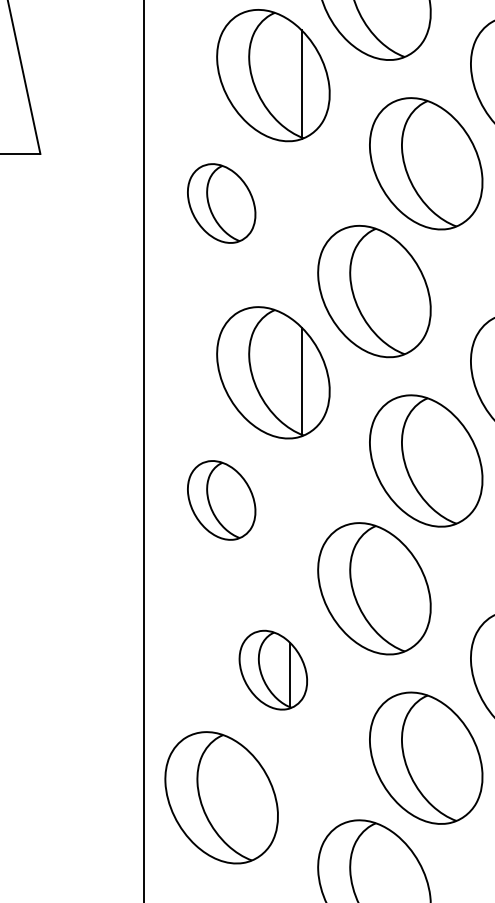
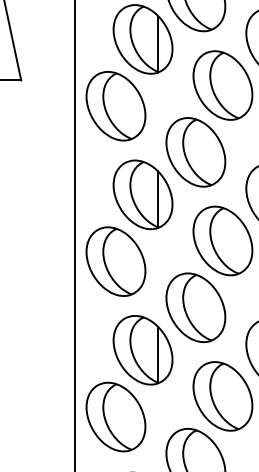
part: (220, 203) -> (115, 106), size x1.67
part: (220, 500) -> (115, 261), size x1.67
part: (272, 670) -> (142, 350), size x1.67

